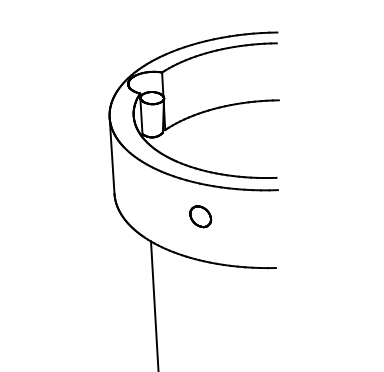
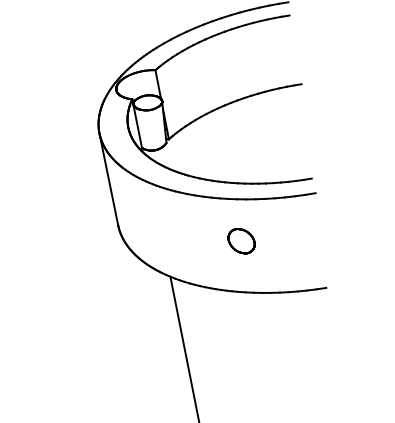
part: (200, 216) -> (241, 240), moved

